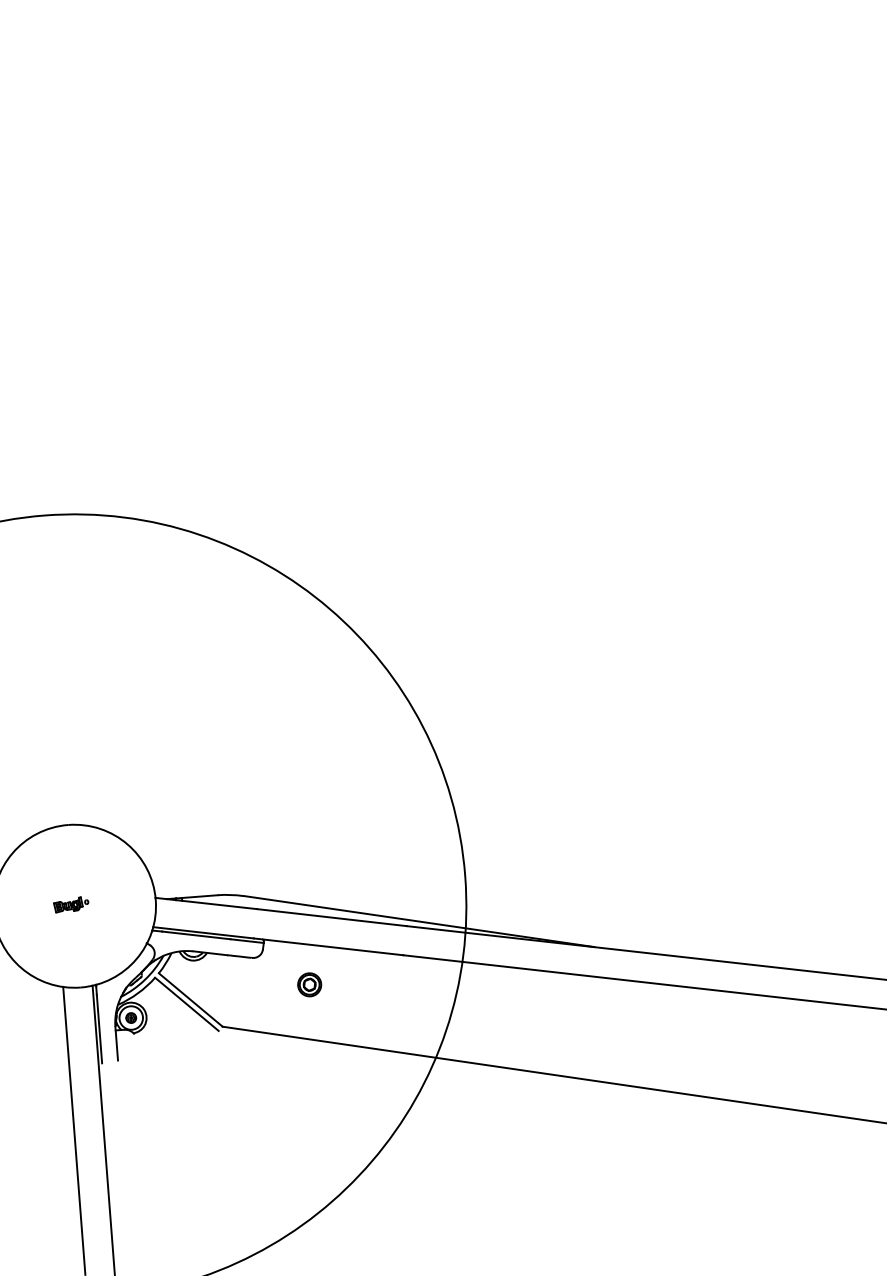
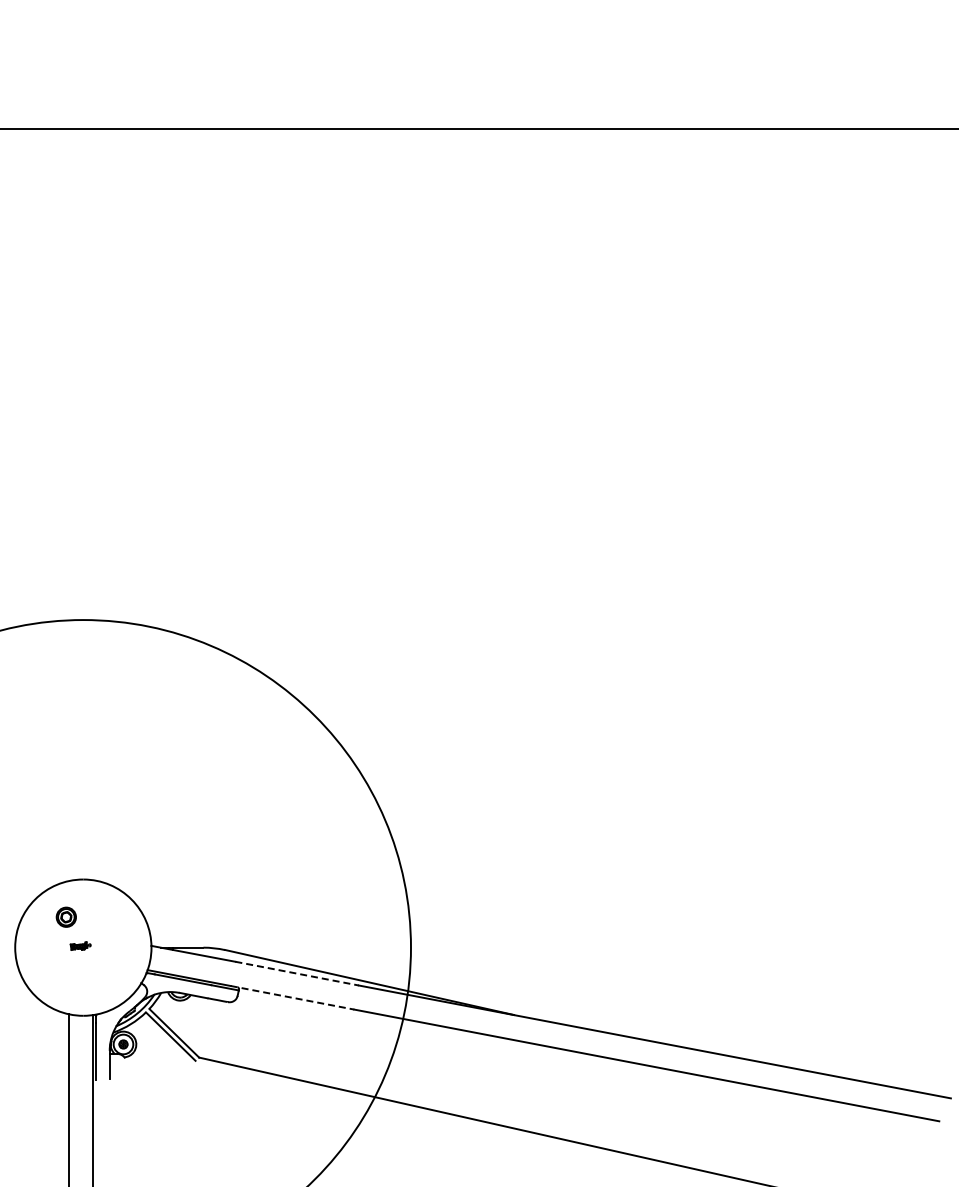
part: (70, 903) -> (80, 945), size x0.7
line: (332, 917) -> (297, 973), solid -> dashed
line: (328, 946) -> (292, 997), solid -> dashed
part: (308, 984) -> (65, 916), moved

